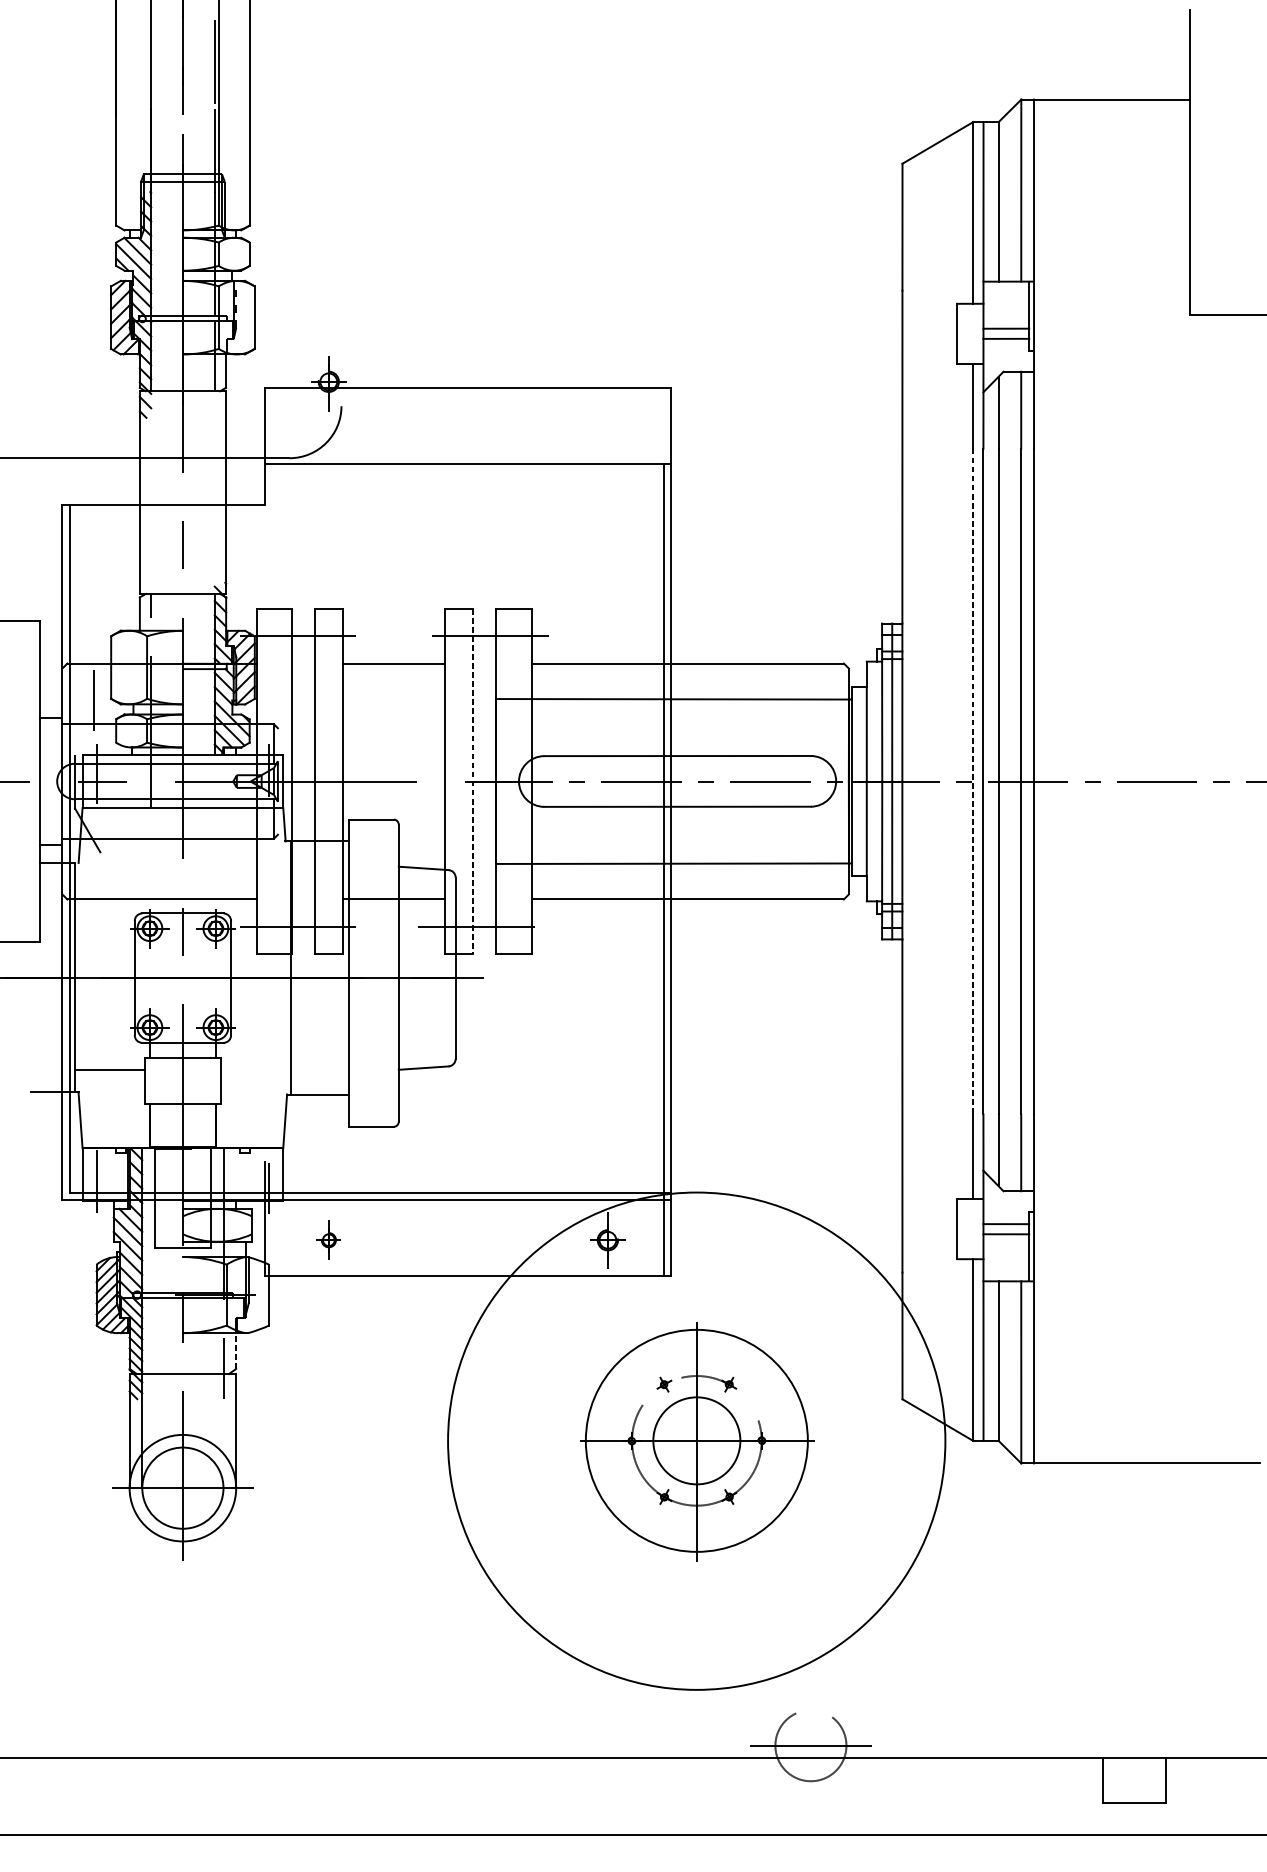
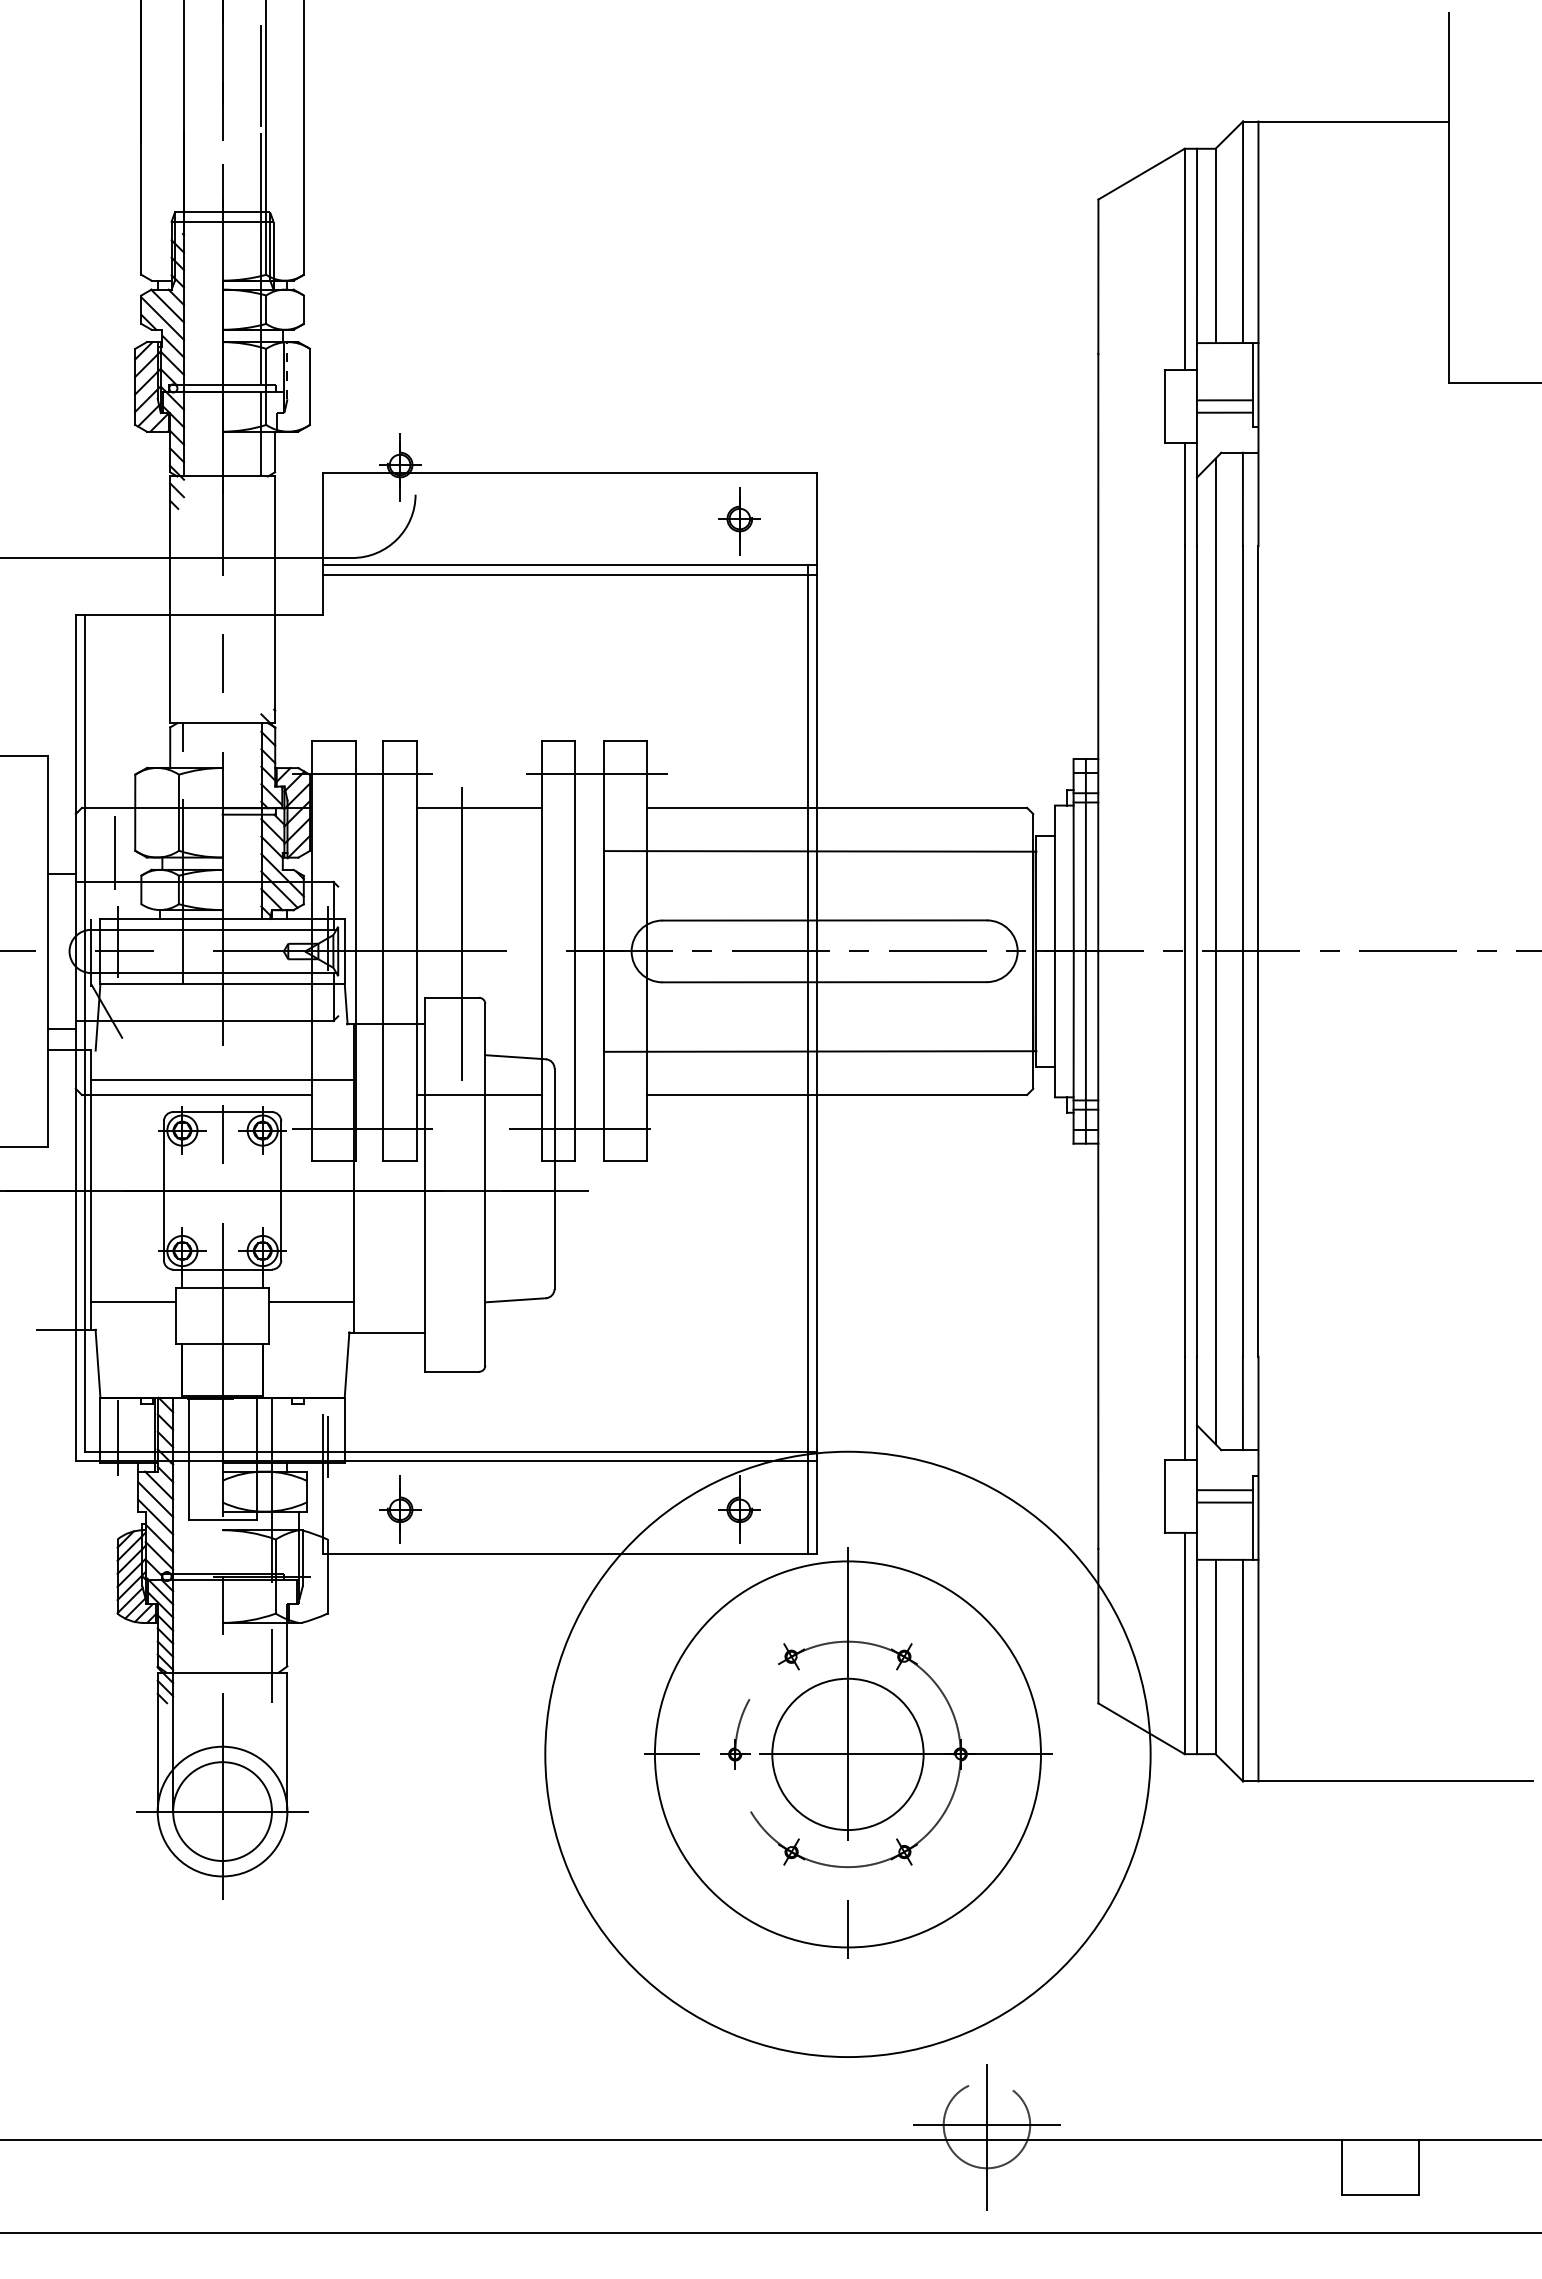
part: (607, 428) -> (739, 521), added
line: (467, 471) -> (569, 574), added
line: (380, 781) -> (462, 951), added
line: (472, 781) -> (575, 951), dashed -> solid
line: (973, 781) -> (1184, 951), dashed -> solid
line: (182, 886) -> (222, 1079), added
line: (255, 1069) -> (311, 1302), added
part: (329, 1239) -> (400, 1509), size x1.43
line: (236, 1350) -> (287, 1644), dashed -> solid
part: (697, 1439) -> (848, 1752), size x1.43
line: (810, 1755) -> (986, 2137), added

